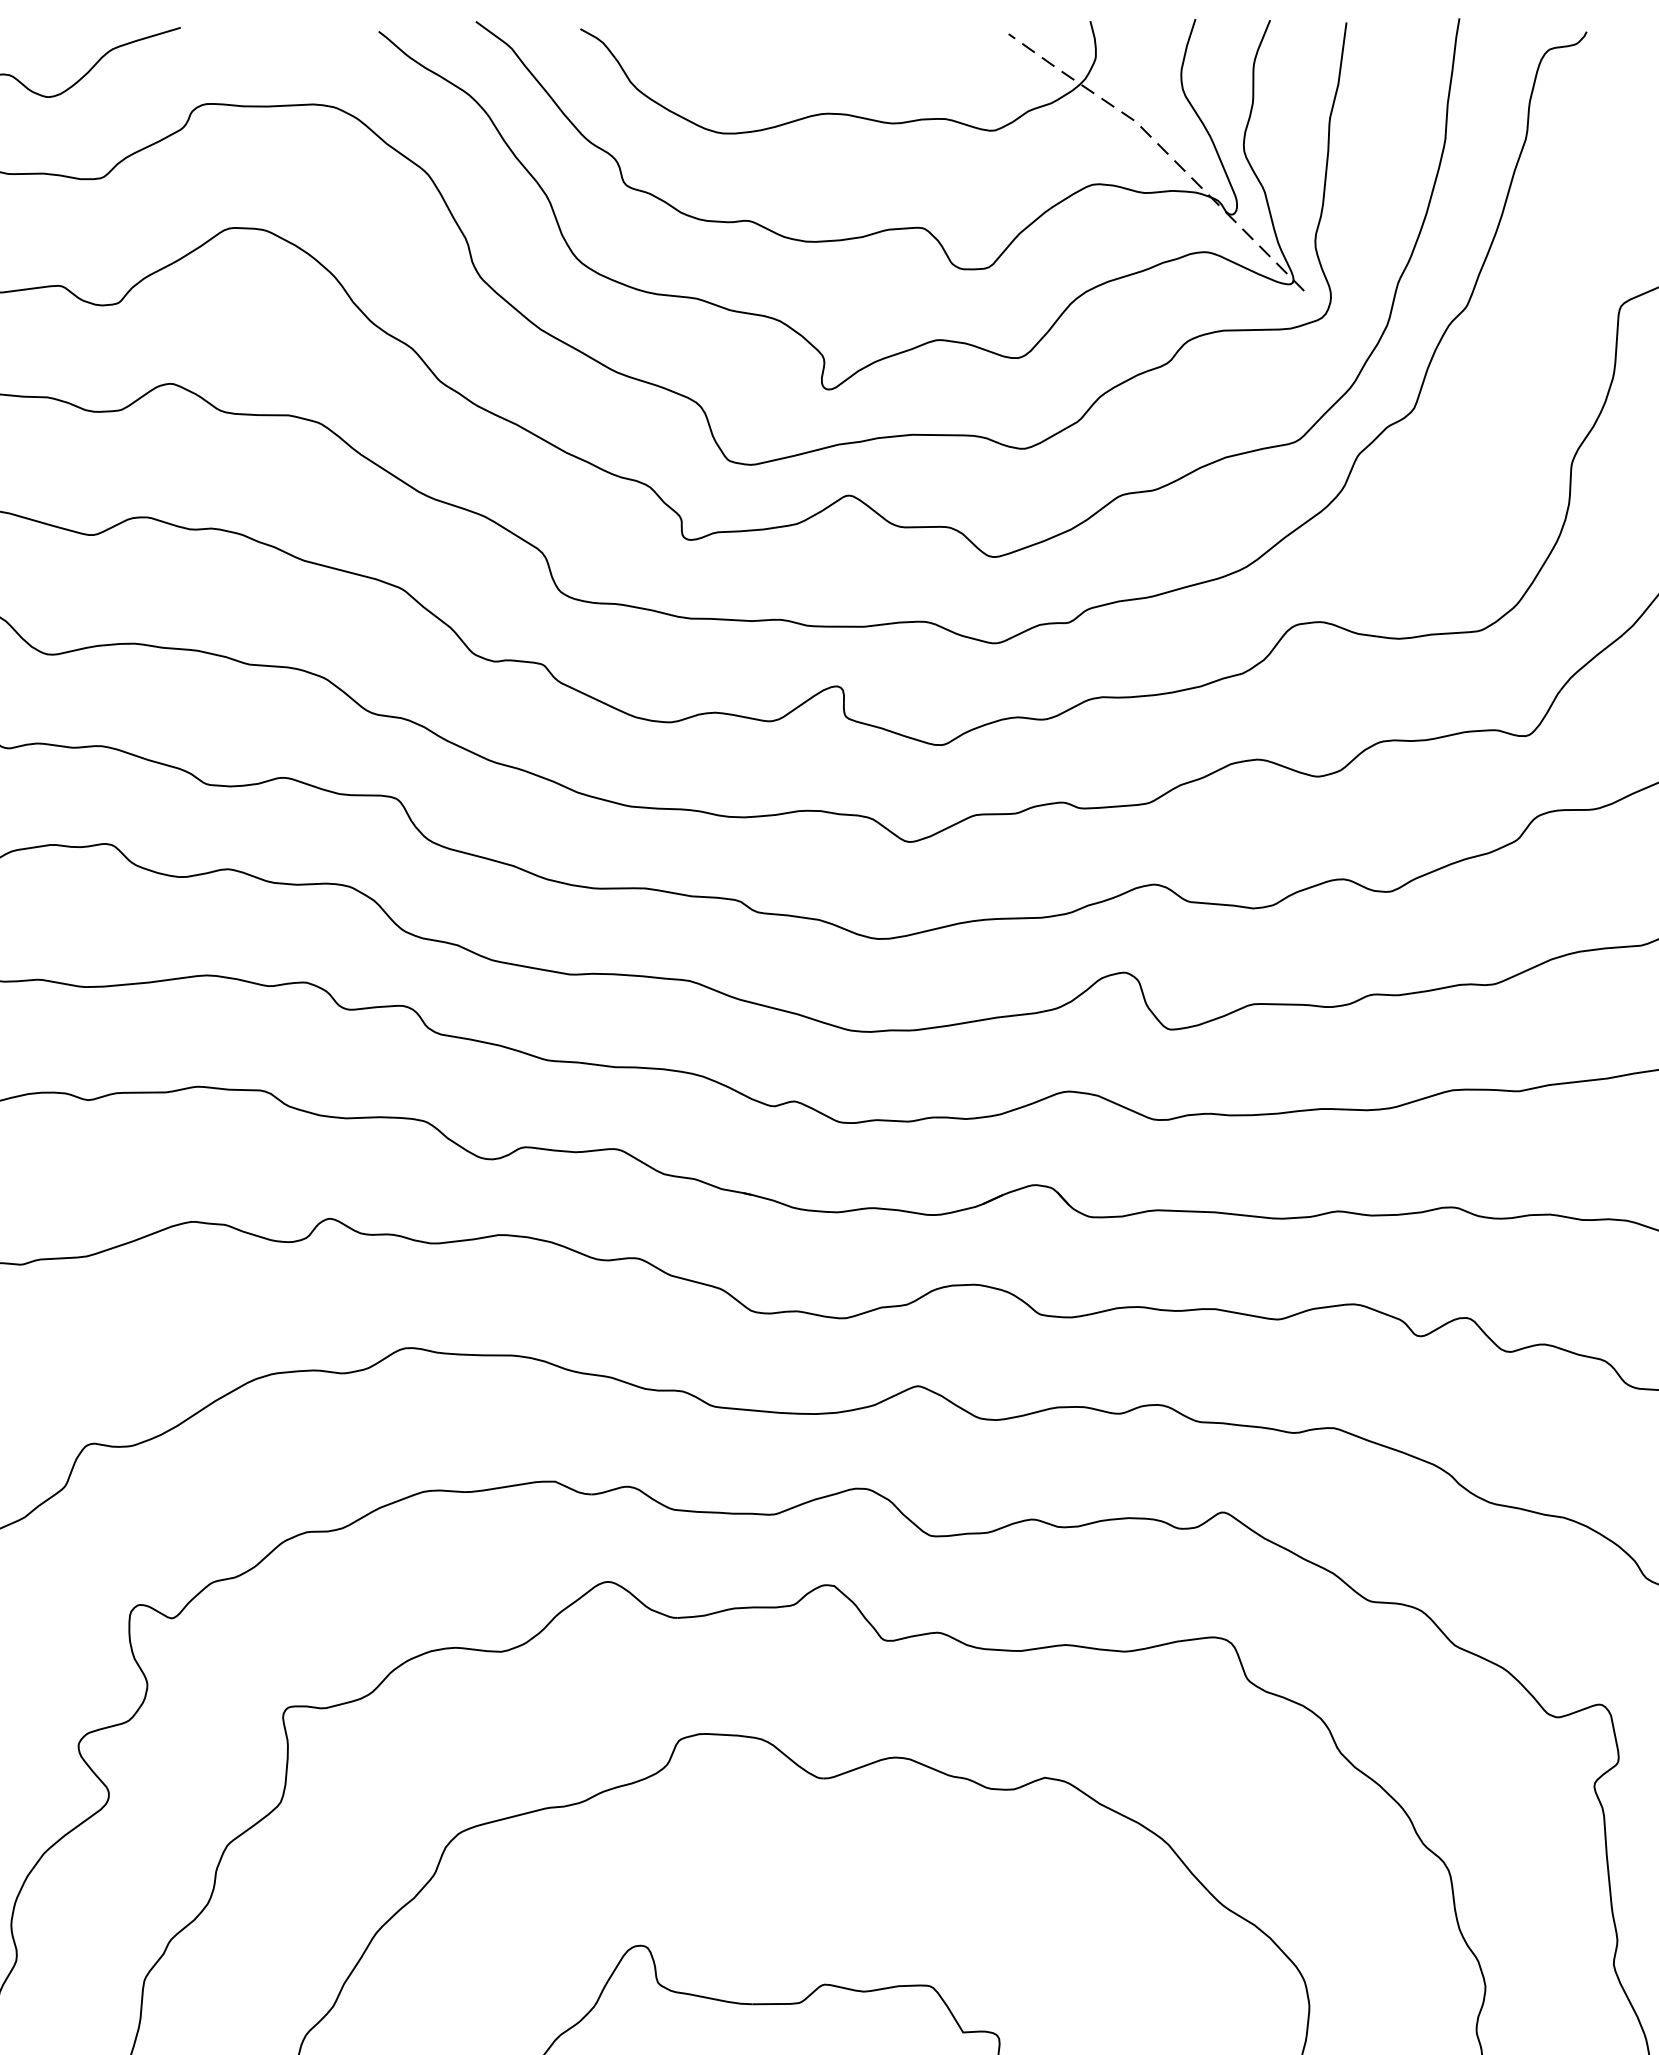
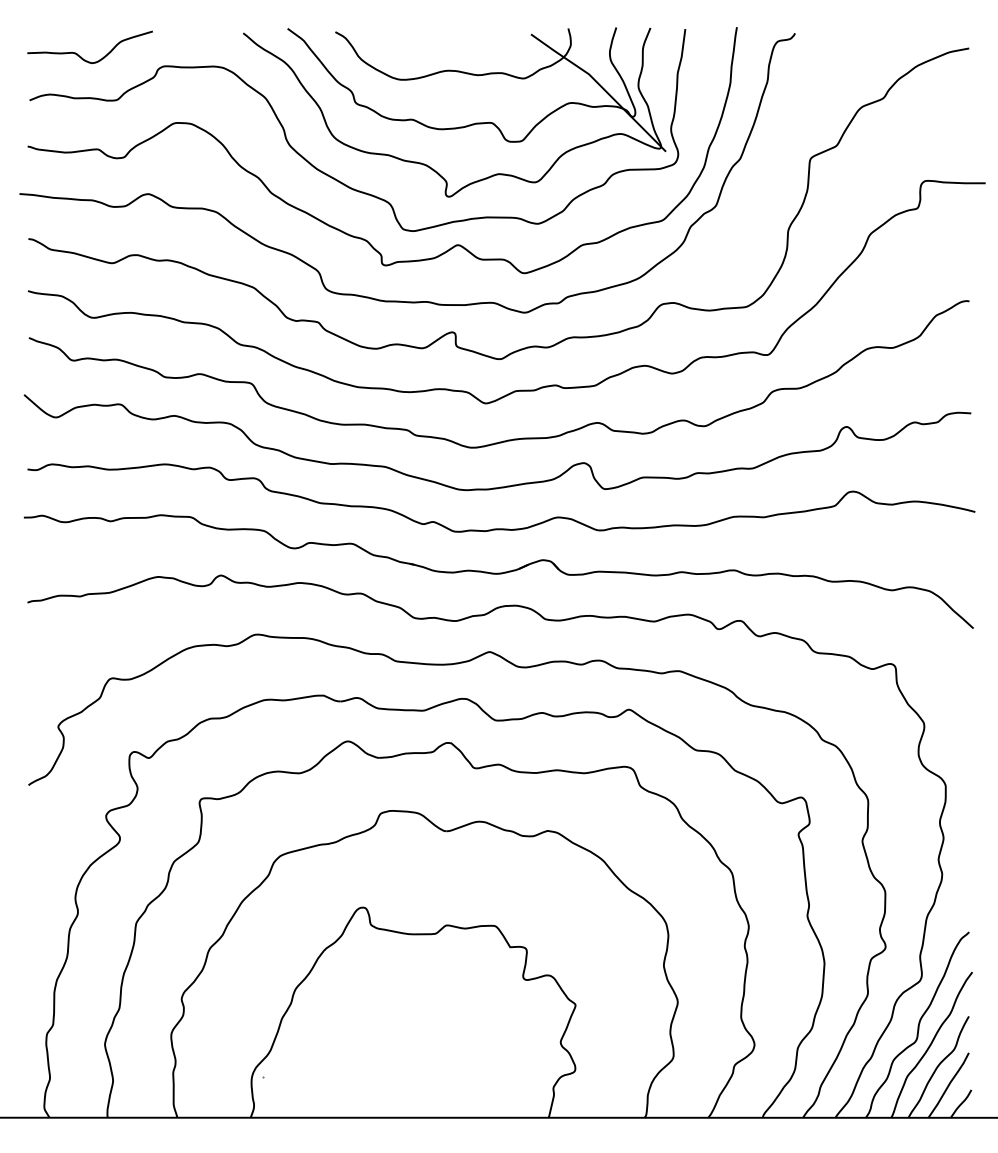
line: (1162, 148) -> (601, 86), dashed -> solid

